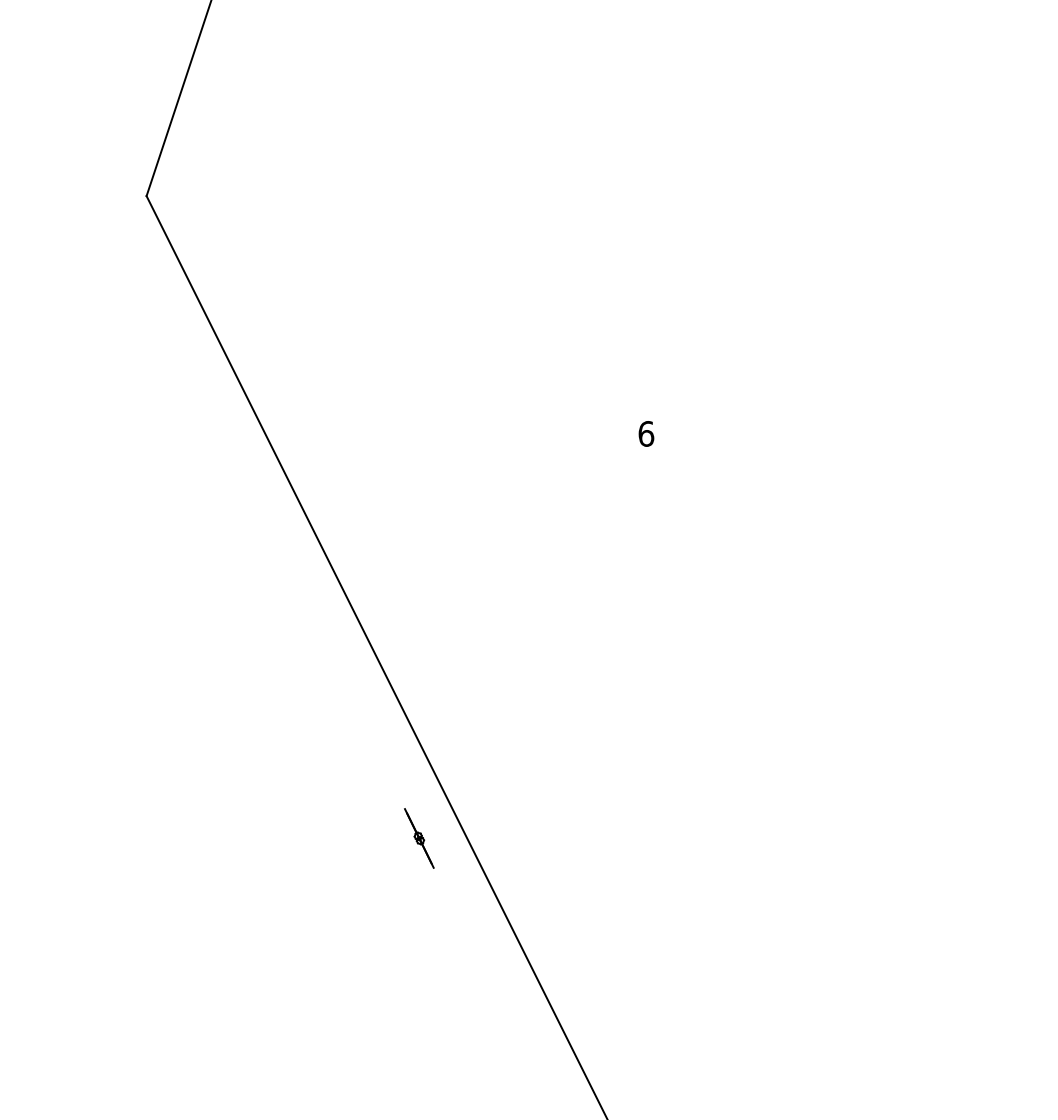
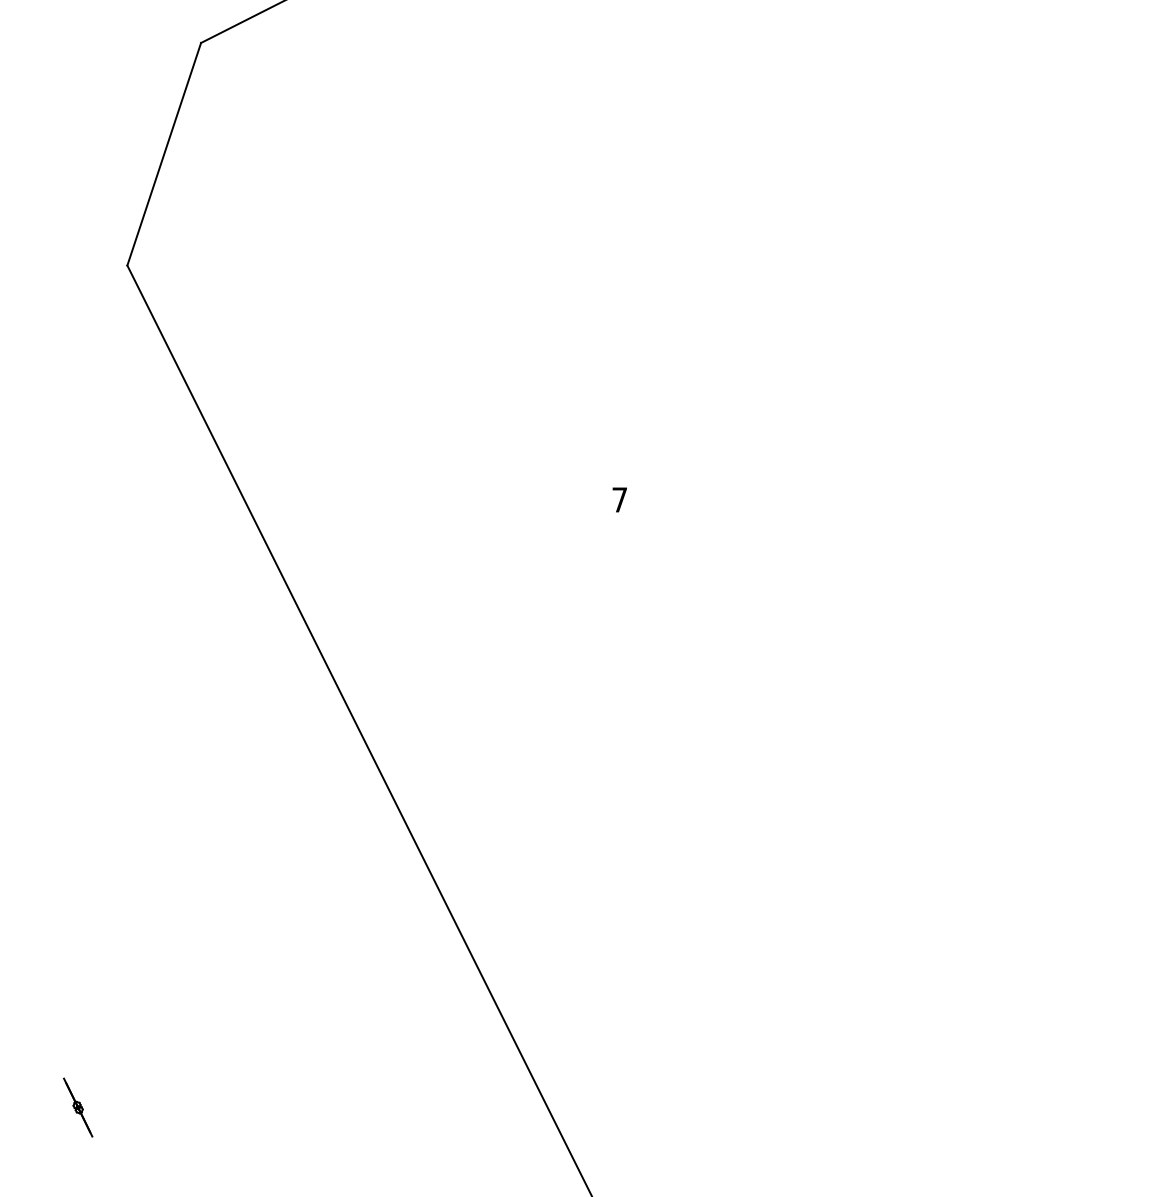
text: (645, 433) -> (619, 499), 6 -> 7
part: (419, 838) -> (78, 1107), moved

